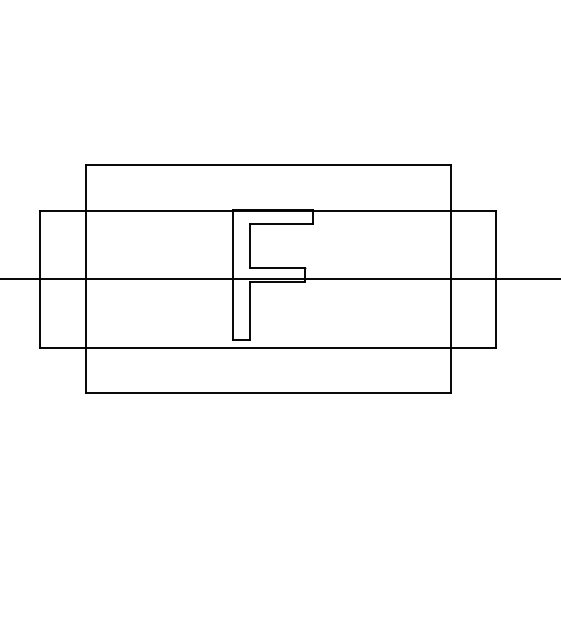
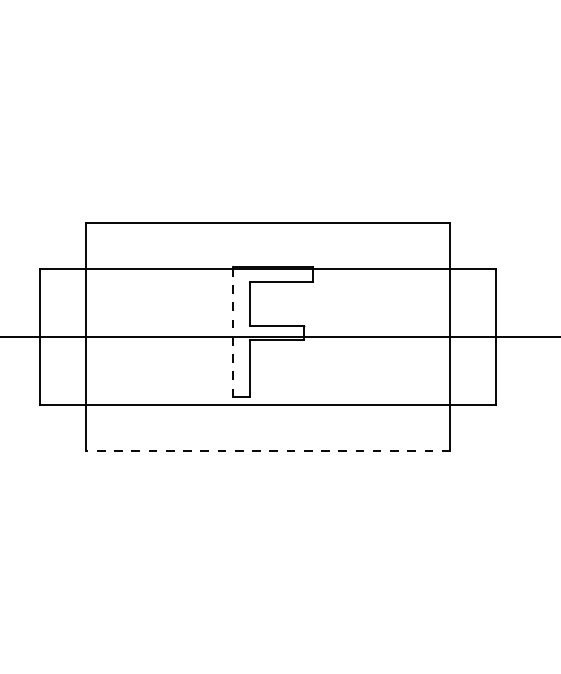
line: (232, 274) -> (232, 332), solid -> dashed
line: (267, 393) -> (267, 451), solid -> dashed

